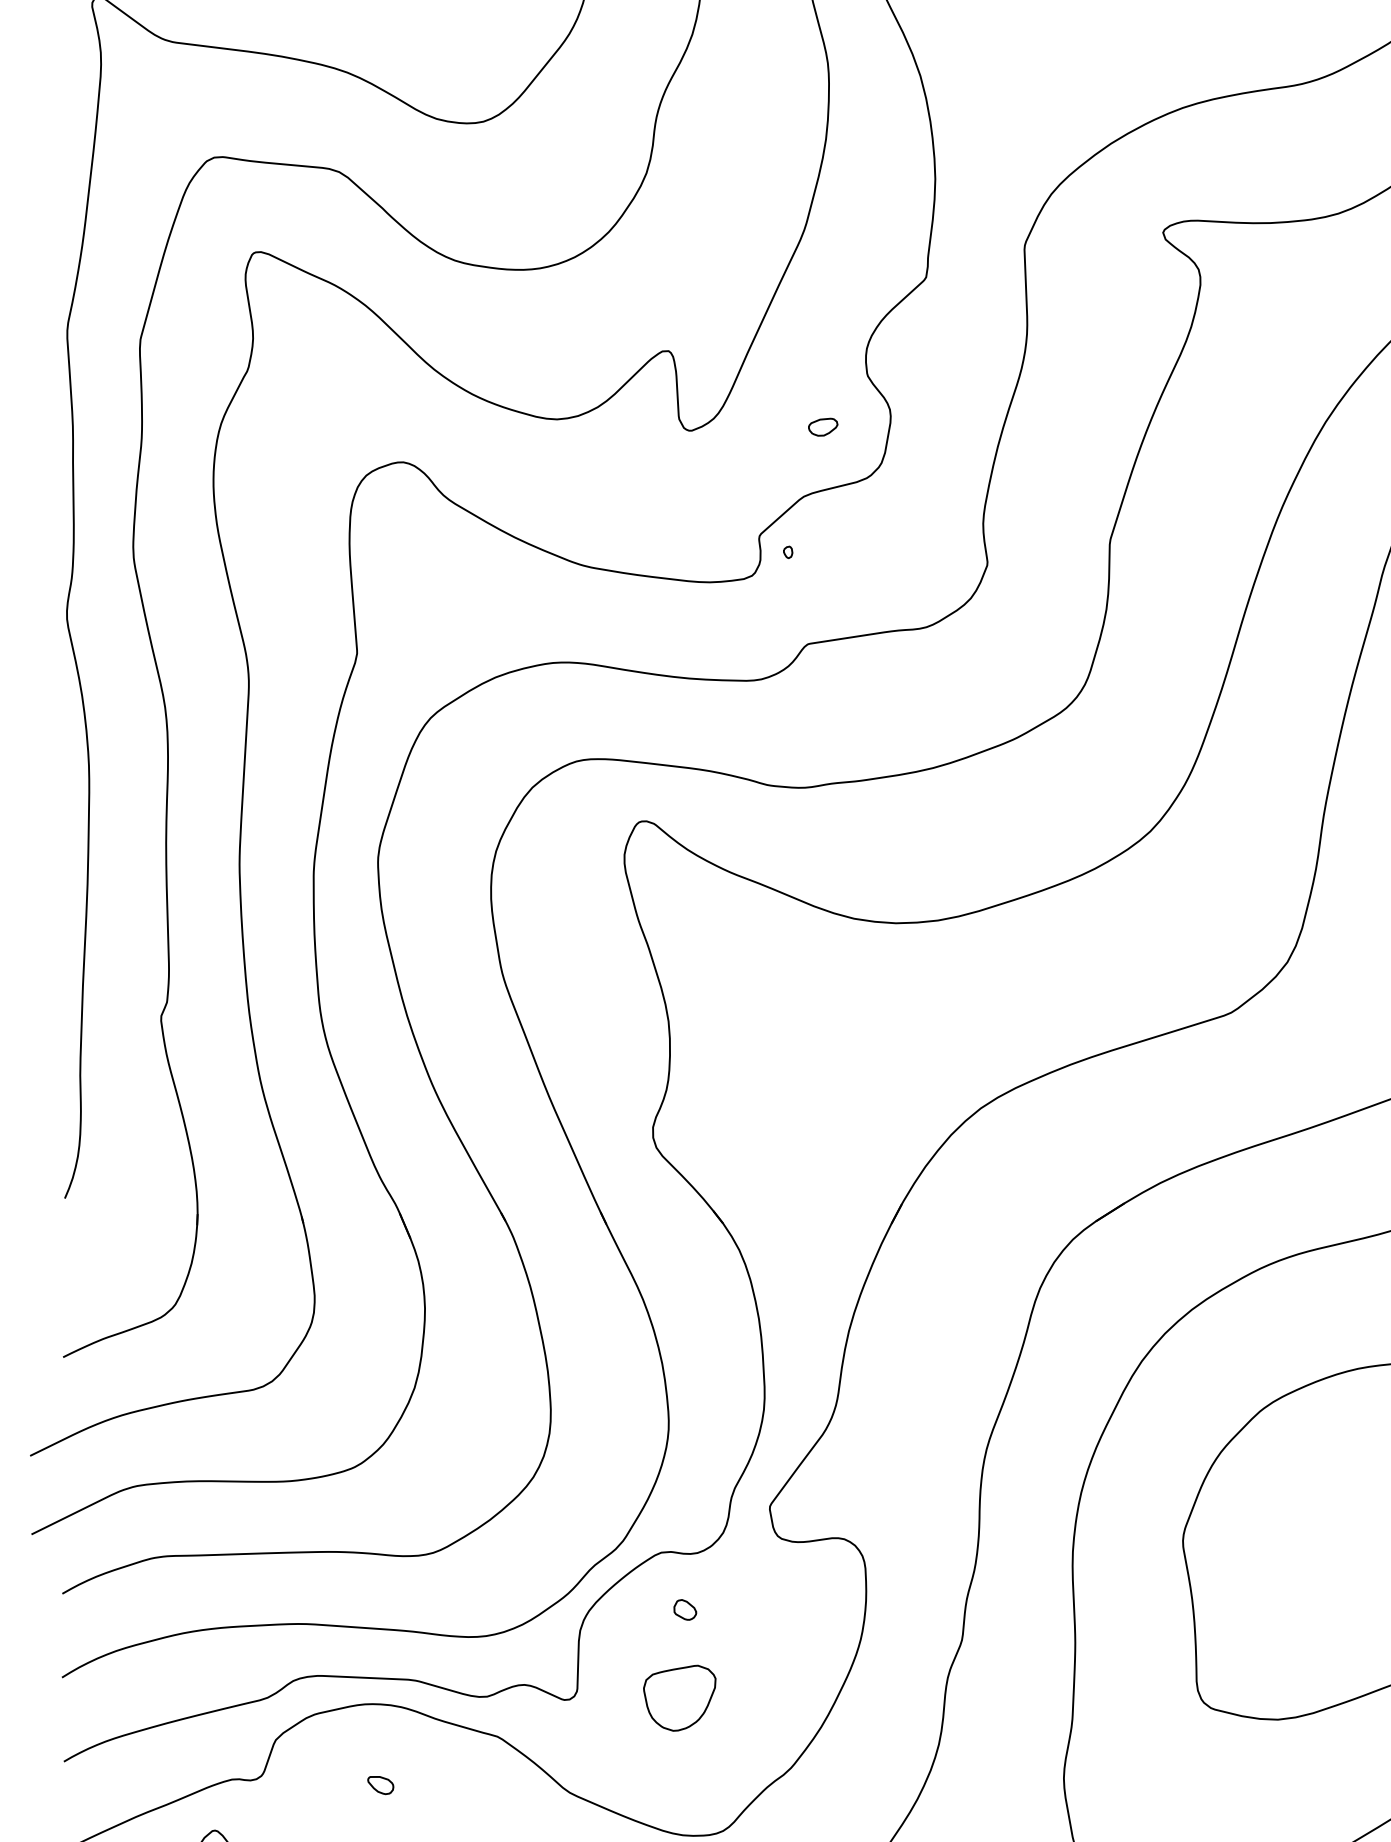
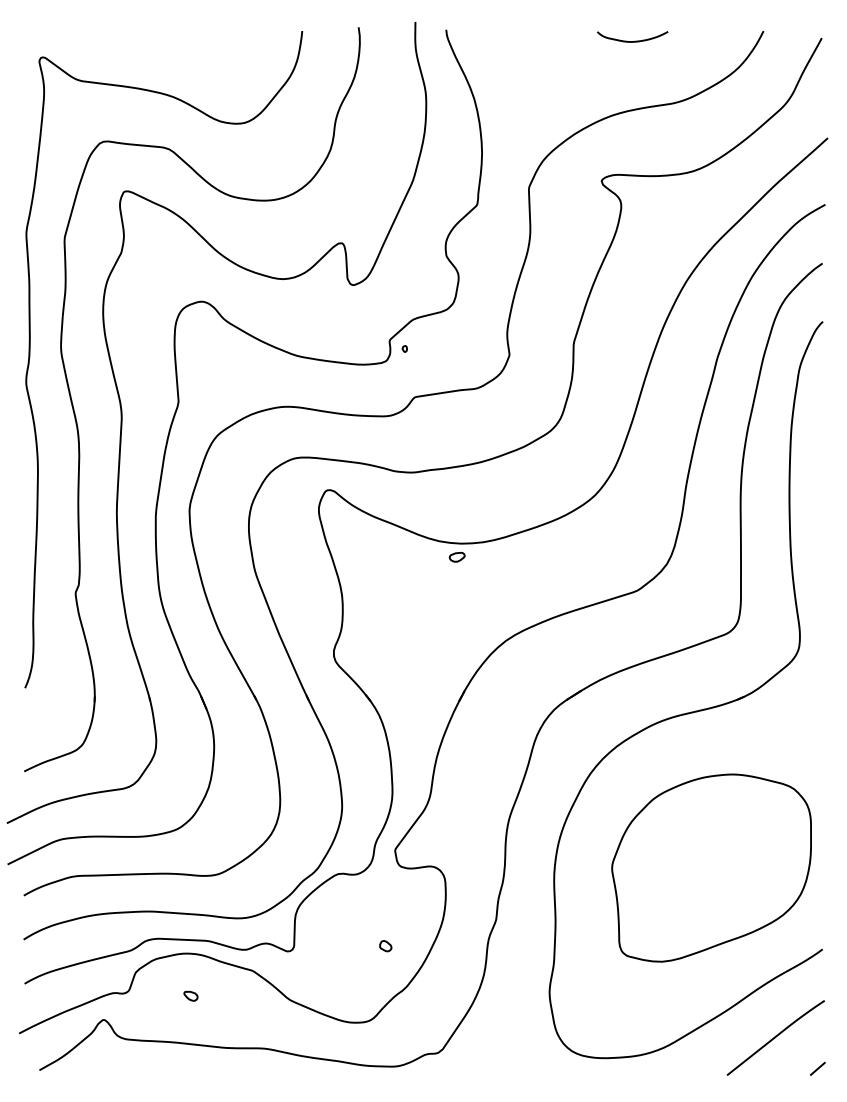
part: (821, 427) -> (456, 557), moved
part: (684, 1610) -> (385, 946), moved
part: (678, 1698) -> (347, 950), removed

